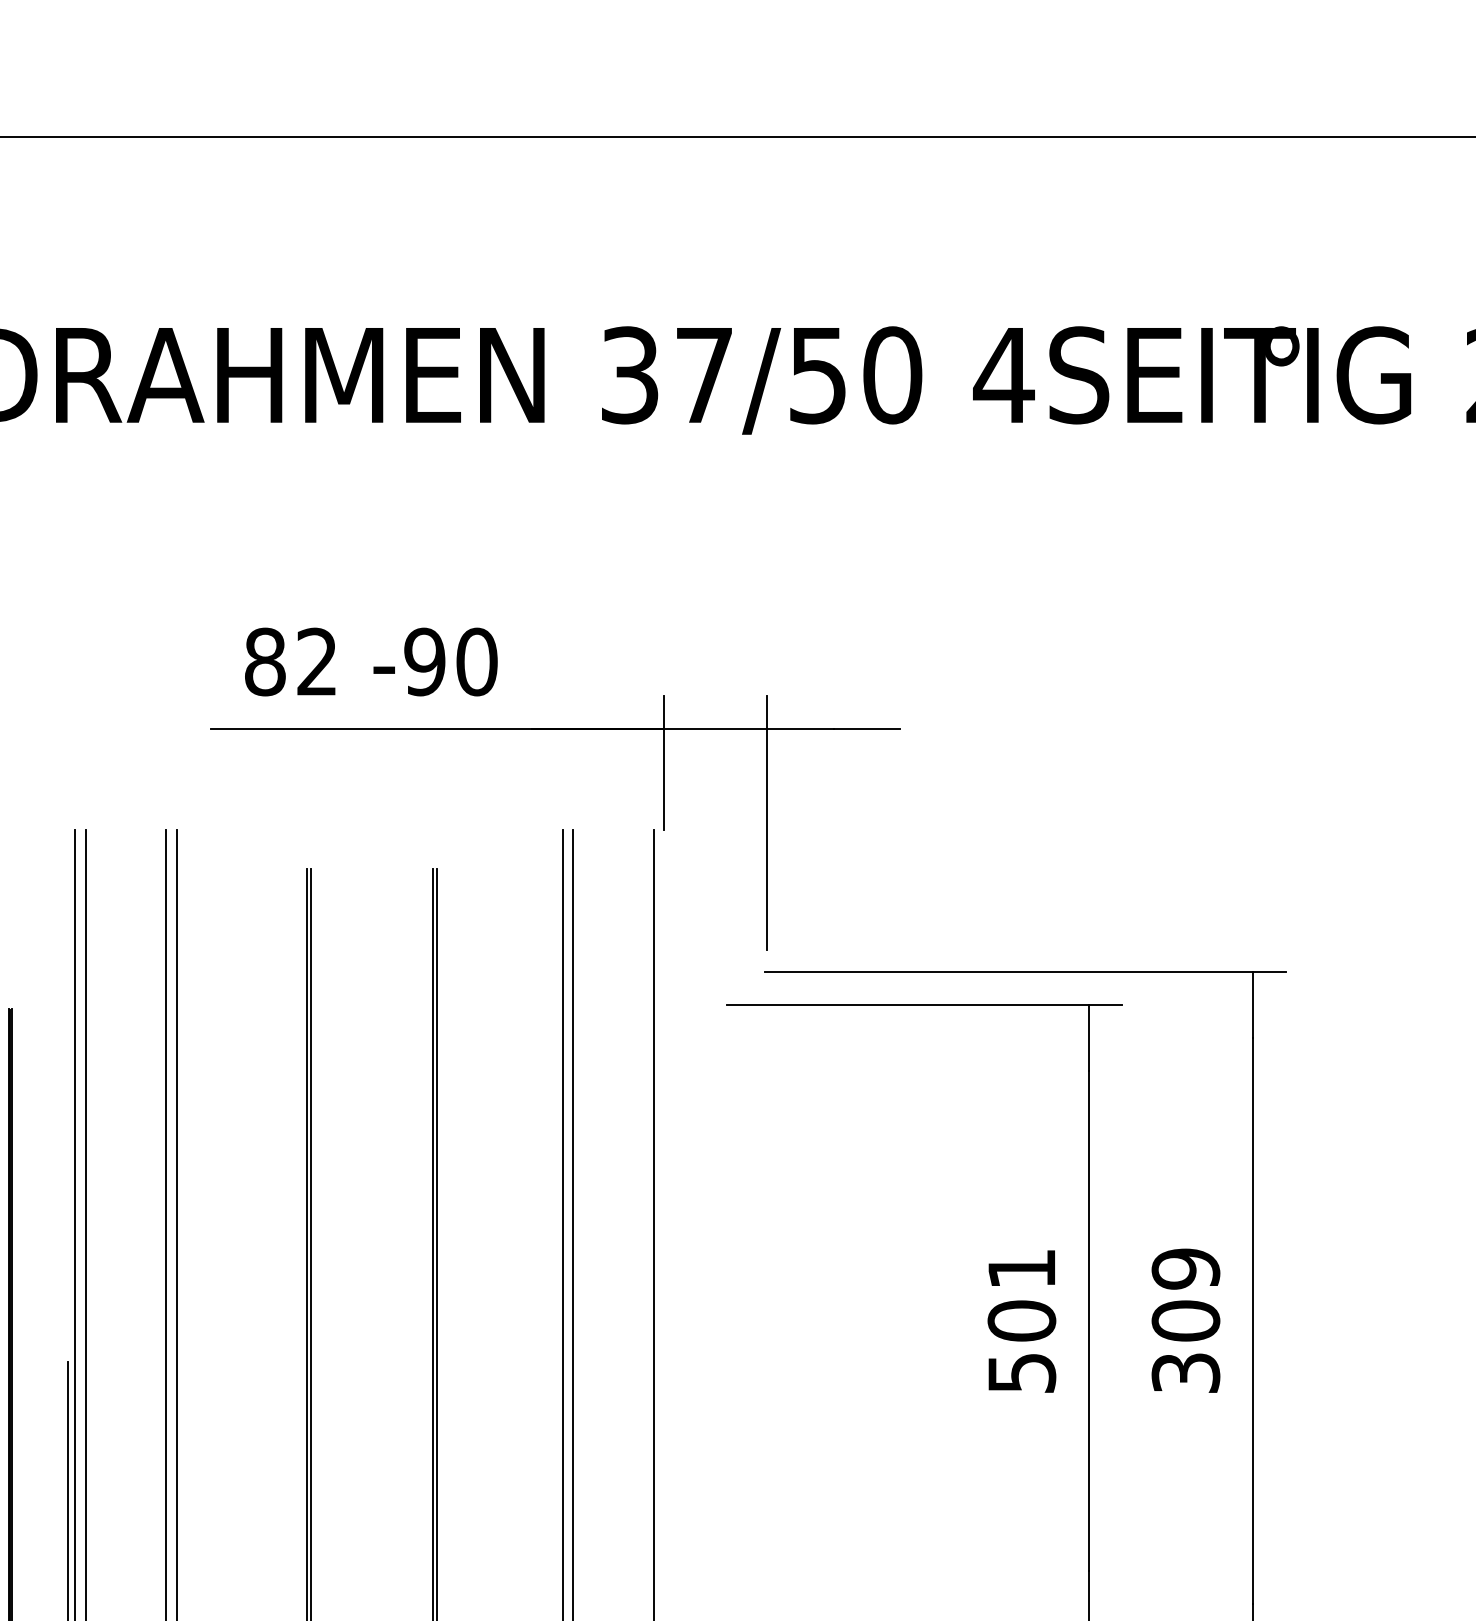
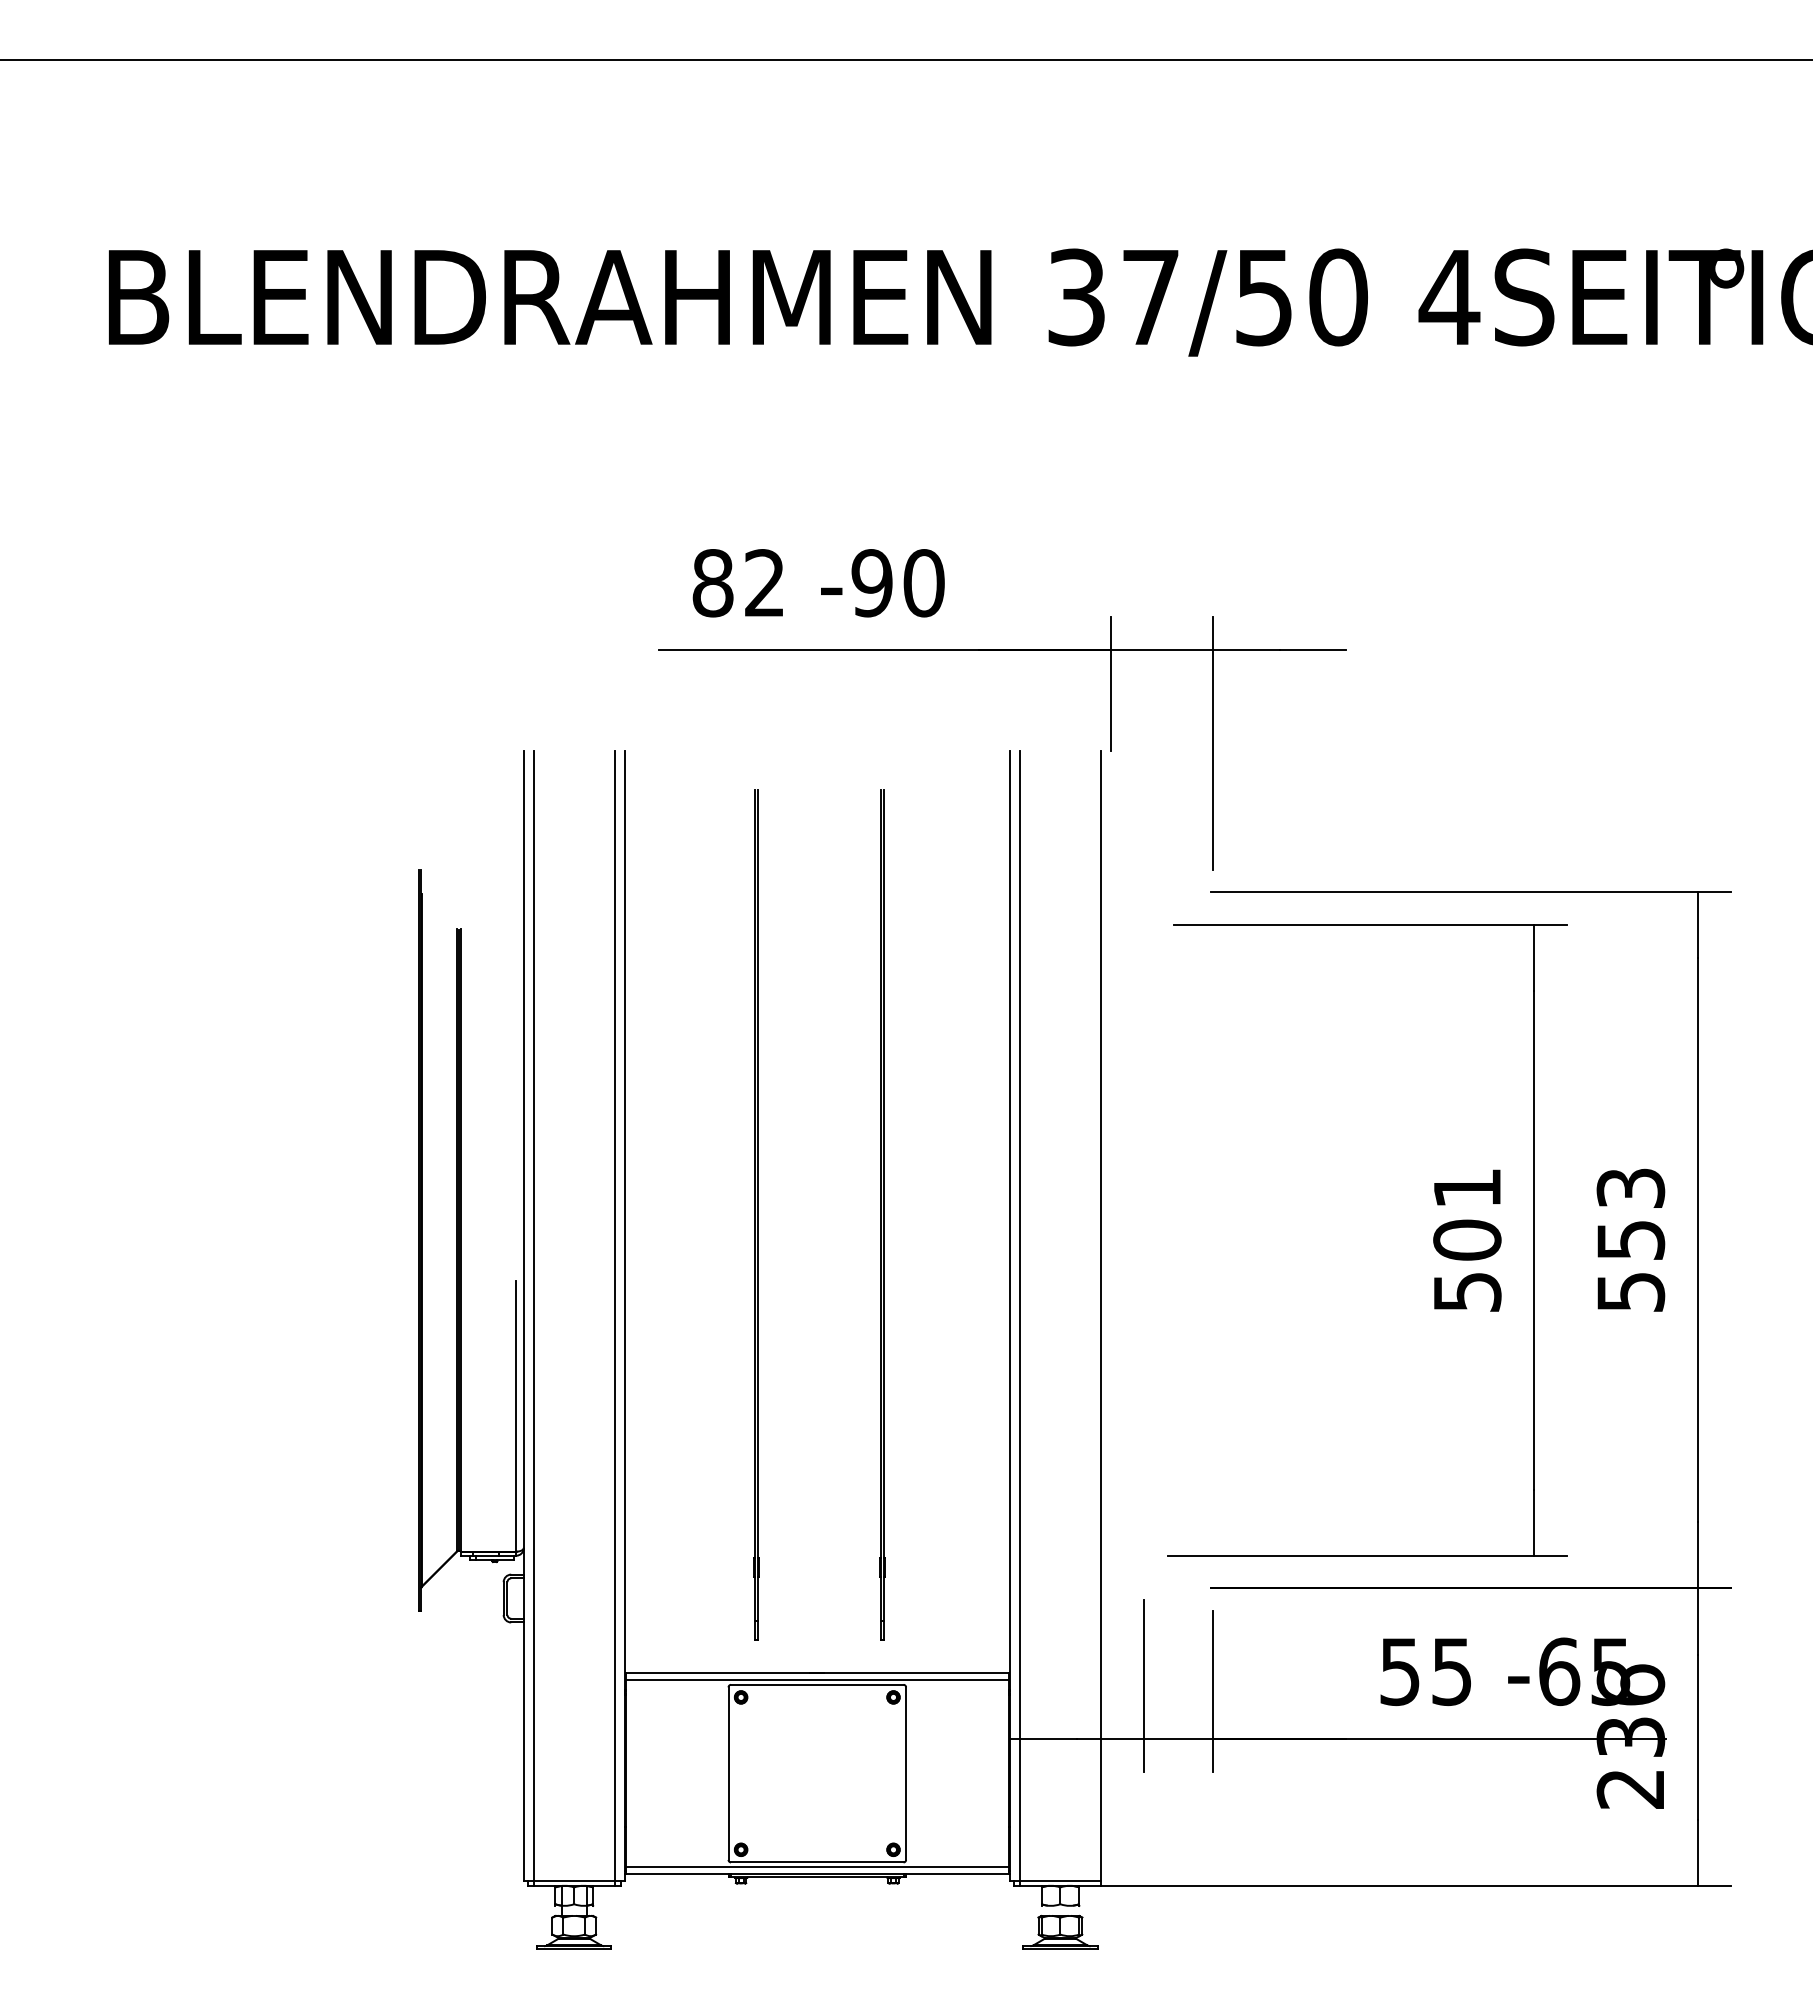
text: (1185, 1320) -> (1630, 1239), 309 -> 553

